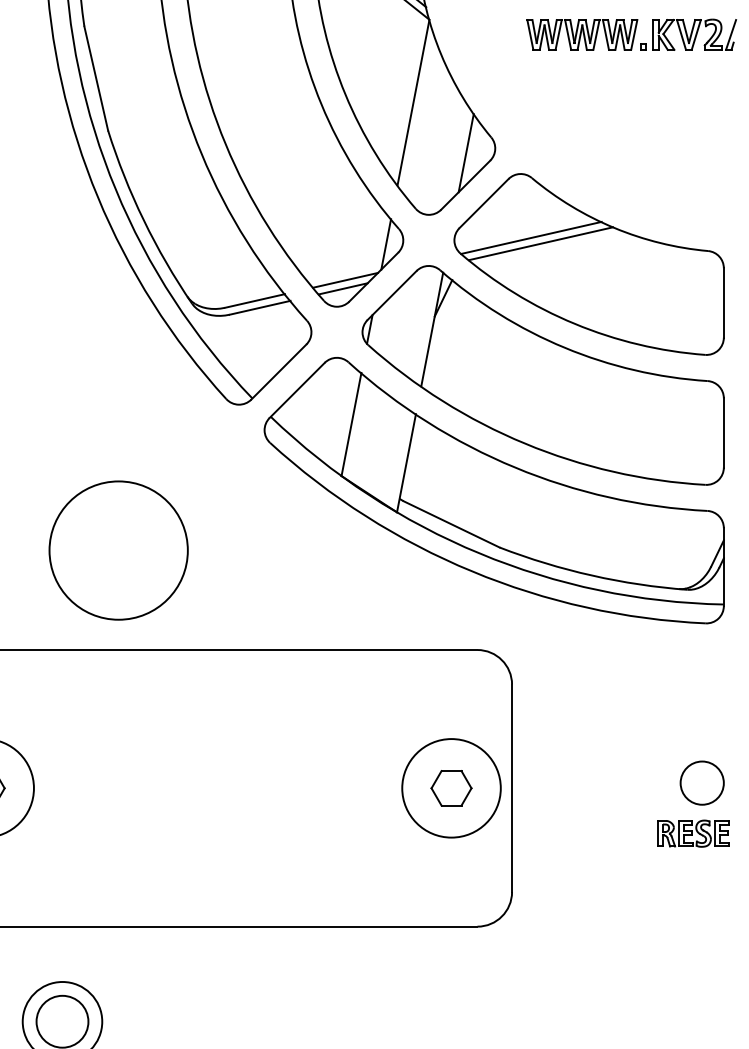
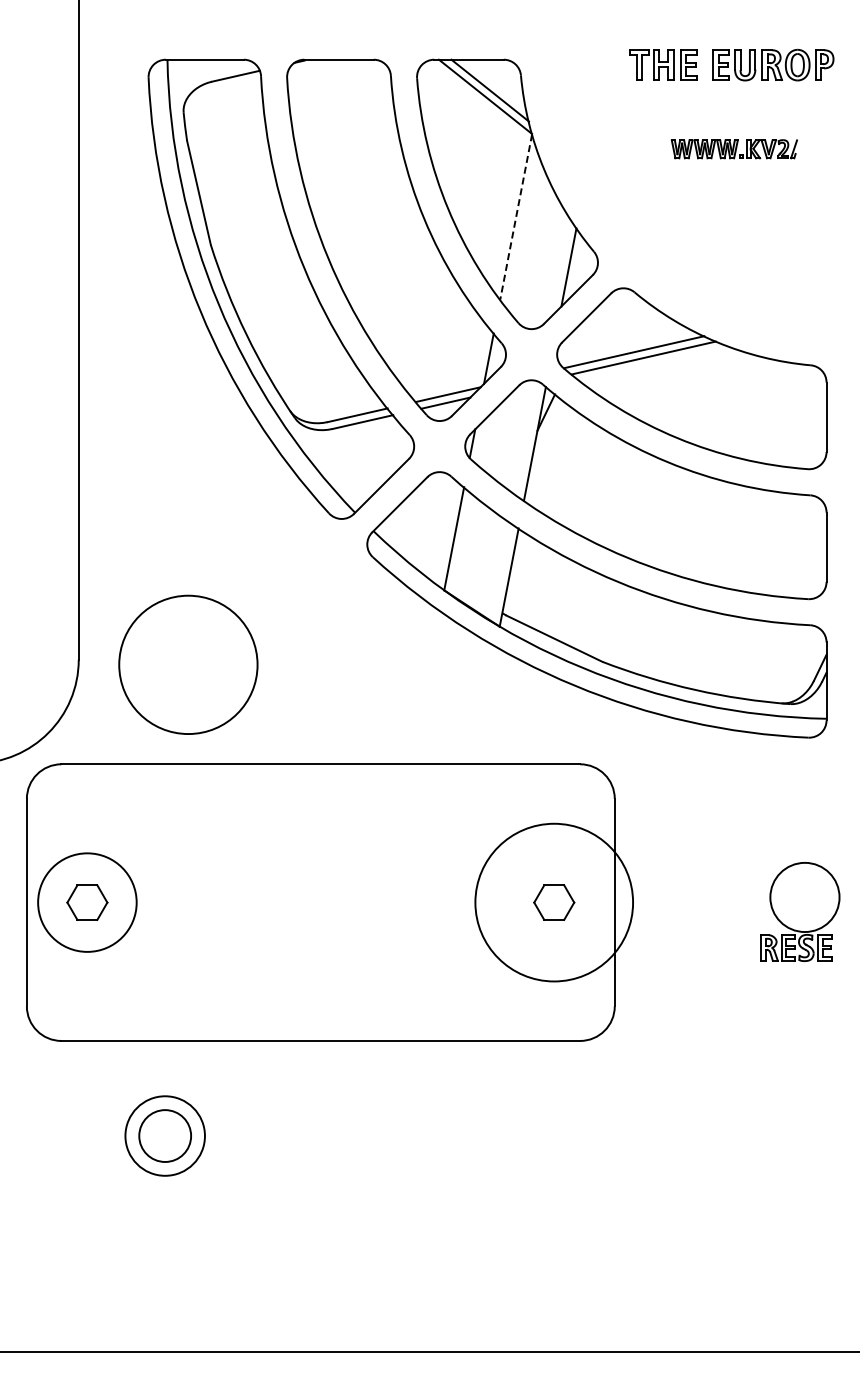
part: (631, 35) -> (734, 149), size x0.6
line: (413, 103) -> (516, 217), solid -> dashed
circle: (118, 550) -> (188, 664), moved
circle: (701, 783) -> (804, 897), size x1.6
circle: (450, 788) -> (553, 902), size x1.6

